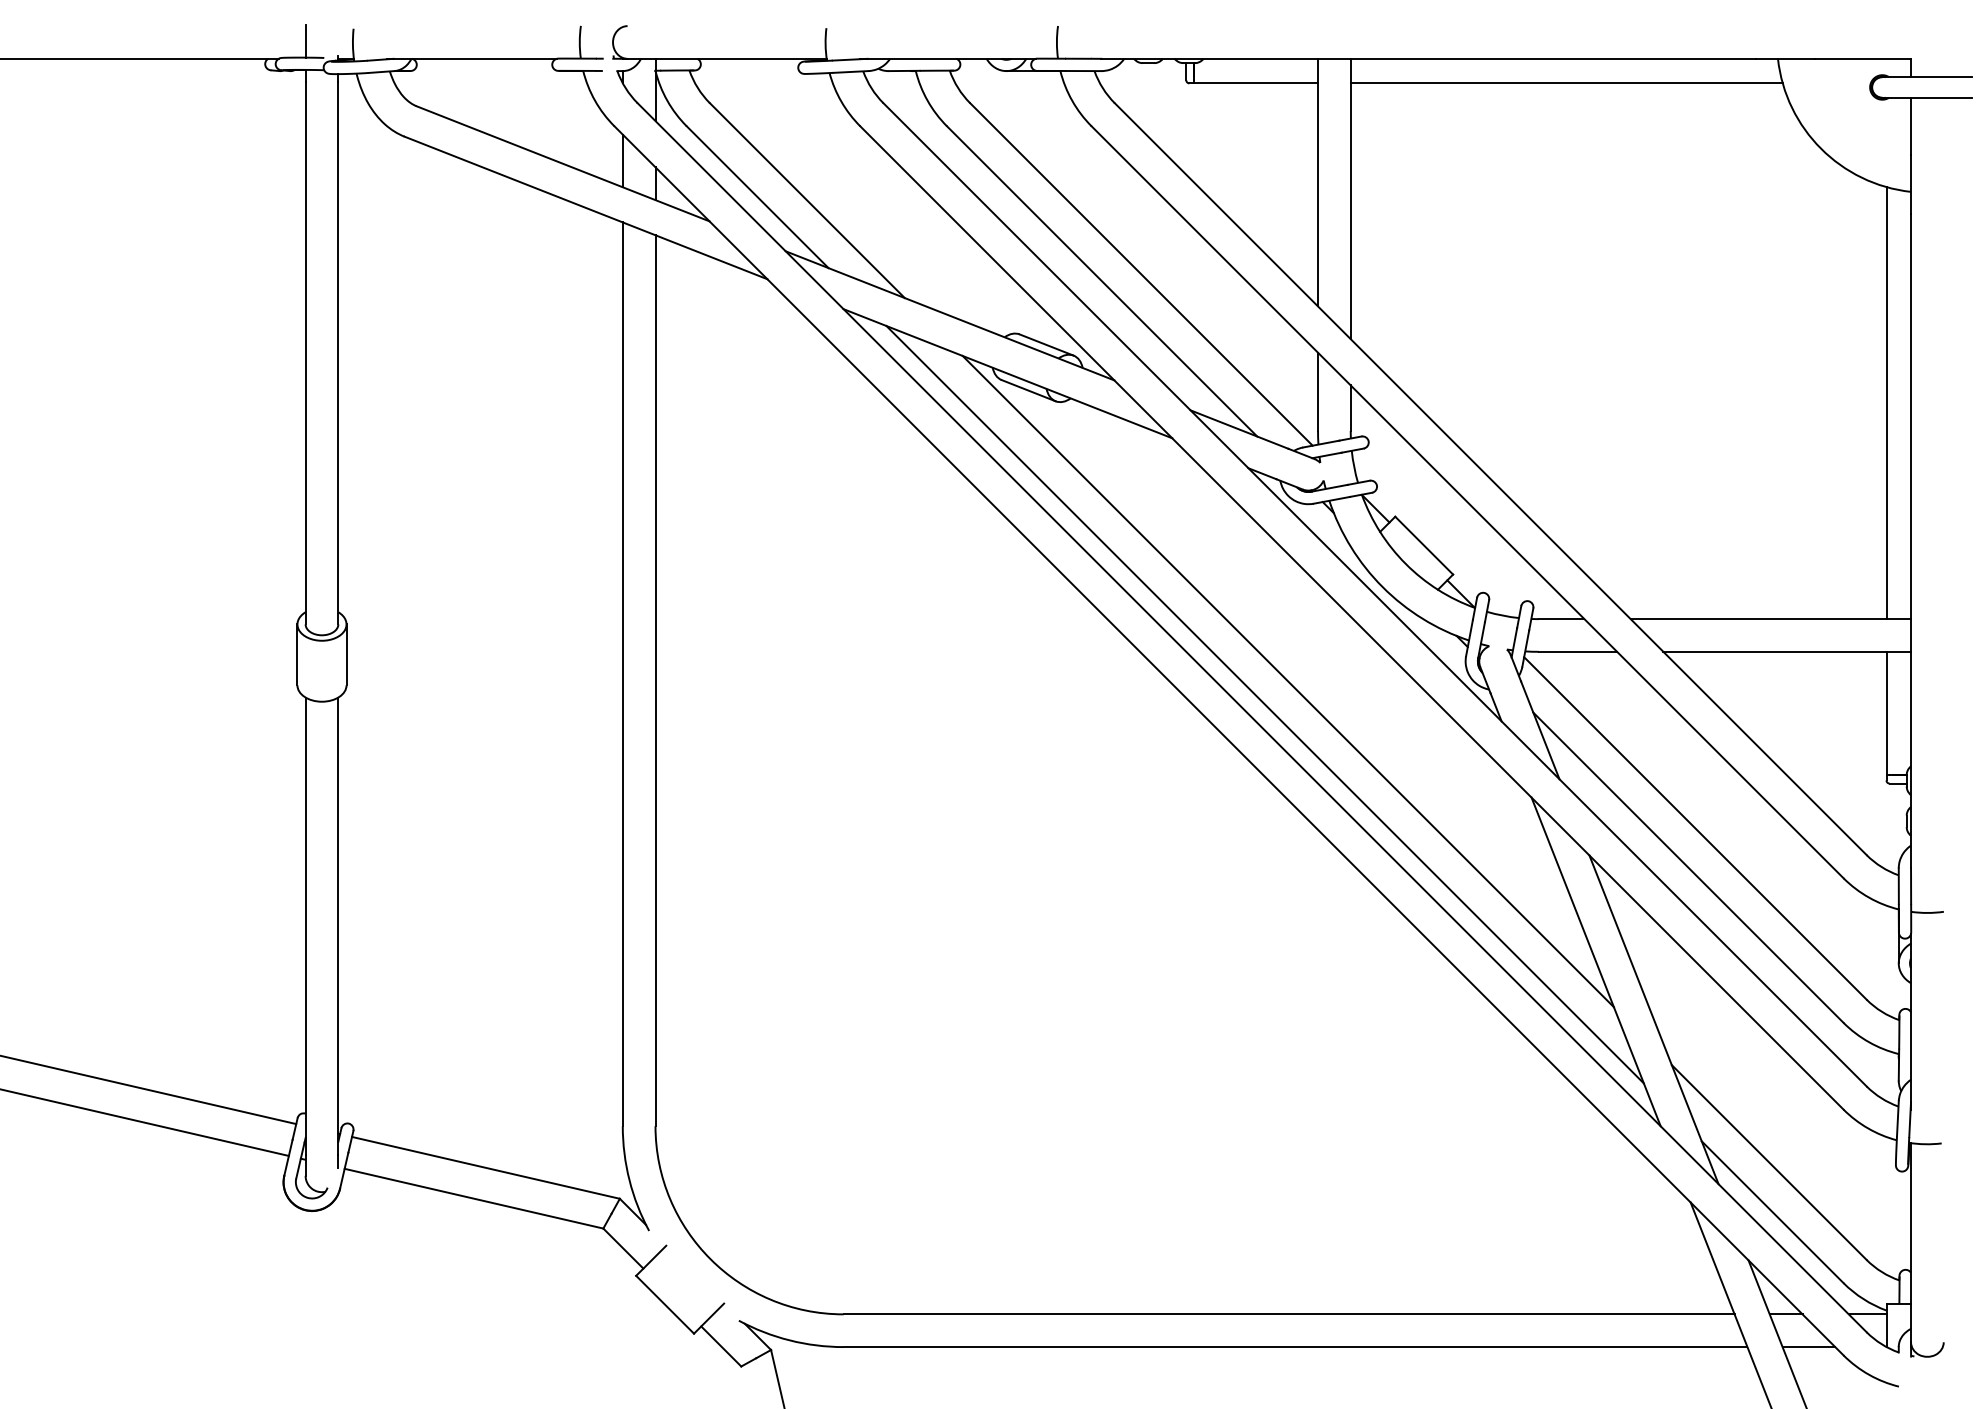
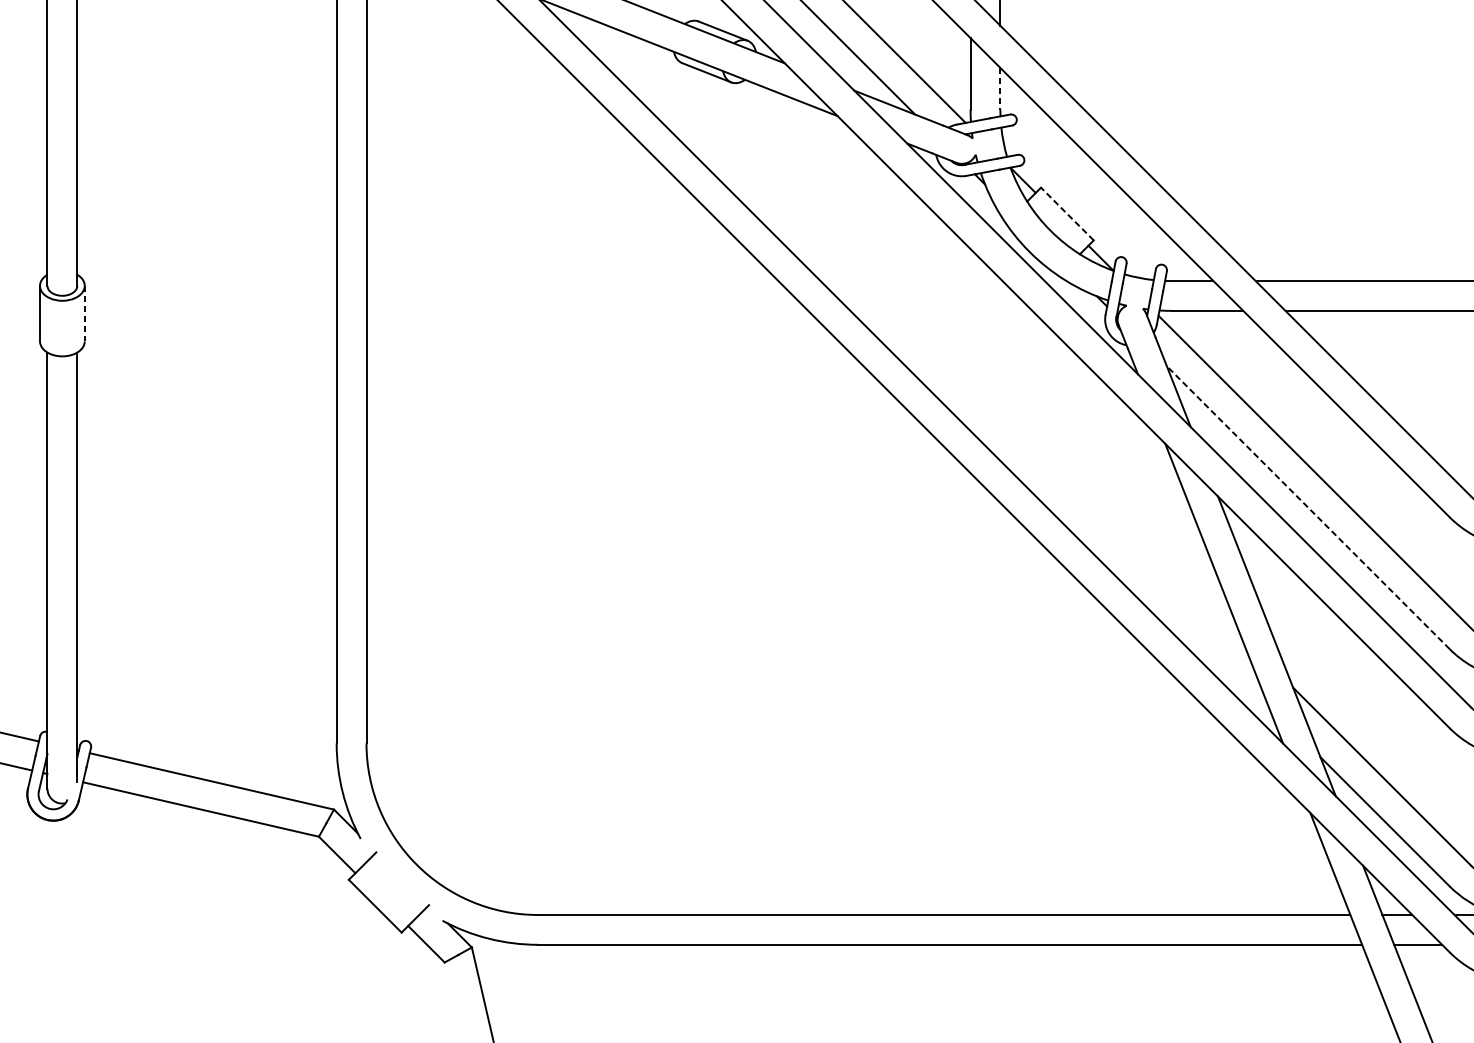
line: (1350, 408) -> (1000, 89), solid -> dashed
line: (1424, 545) -> (1067, 213), solid -> dashed
line: (346, 655) -> (84, 314), solid -> dashed
line: (1287, 681) -> (942, 337), removed
line: (1264, 704) -> (921, 358), removed
line: (1688, 867) -> (1308, 507), solid -> dashed

